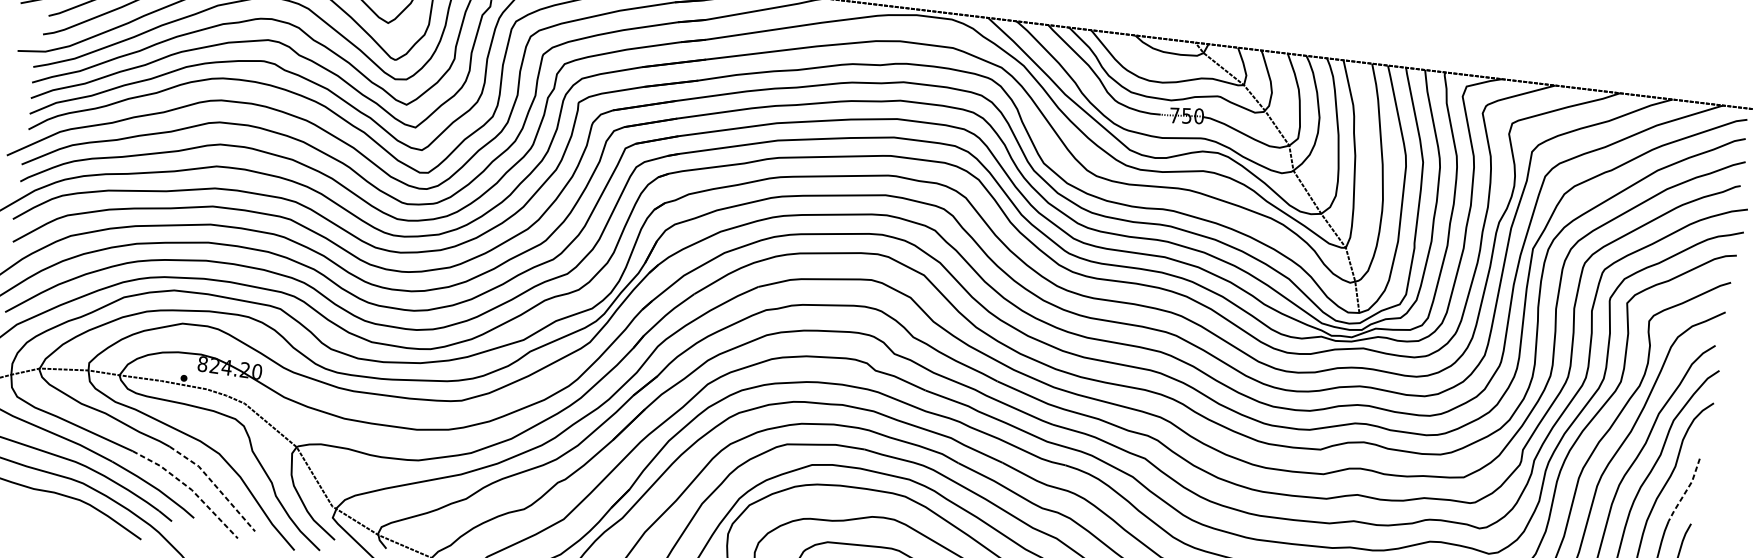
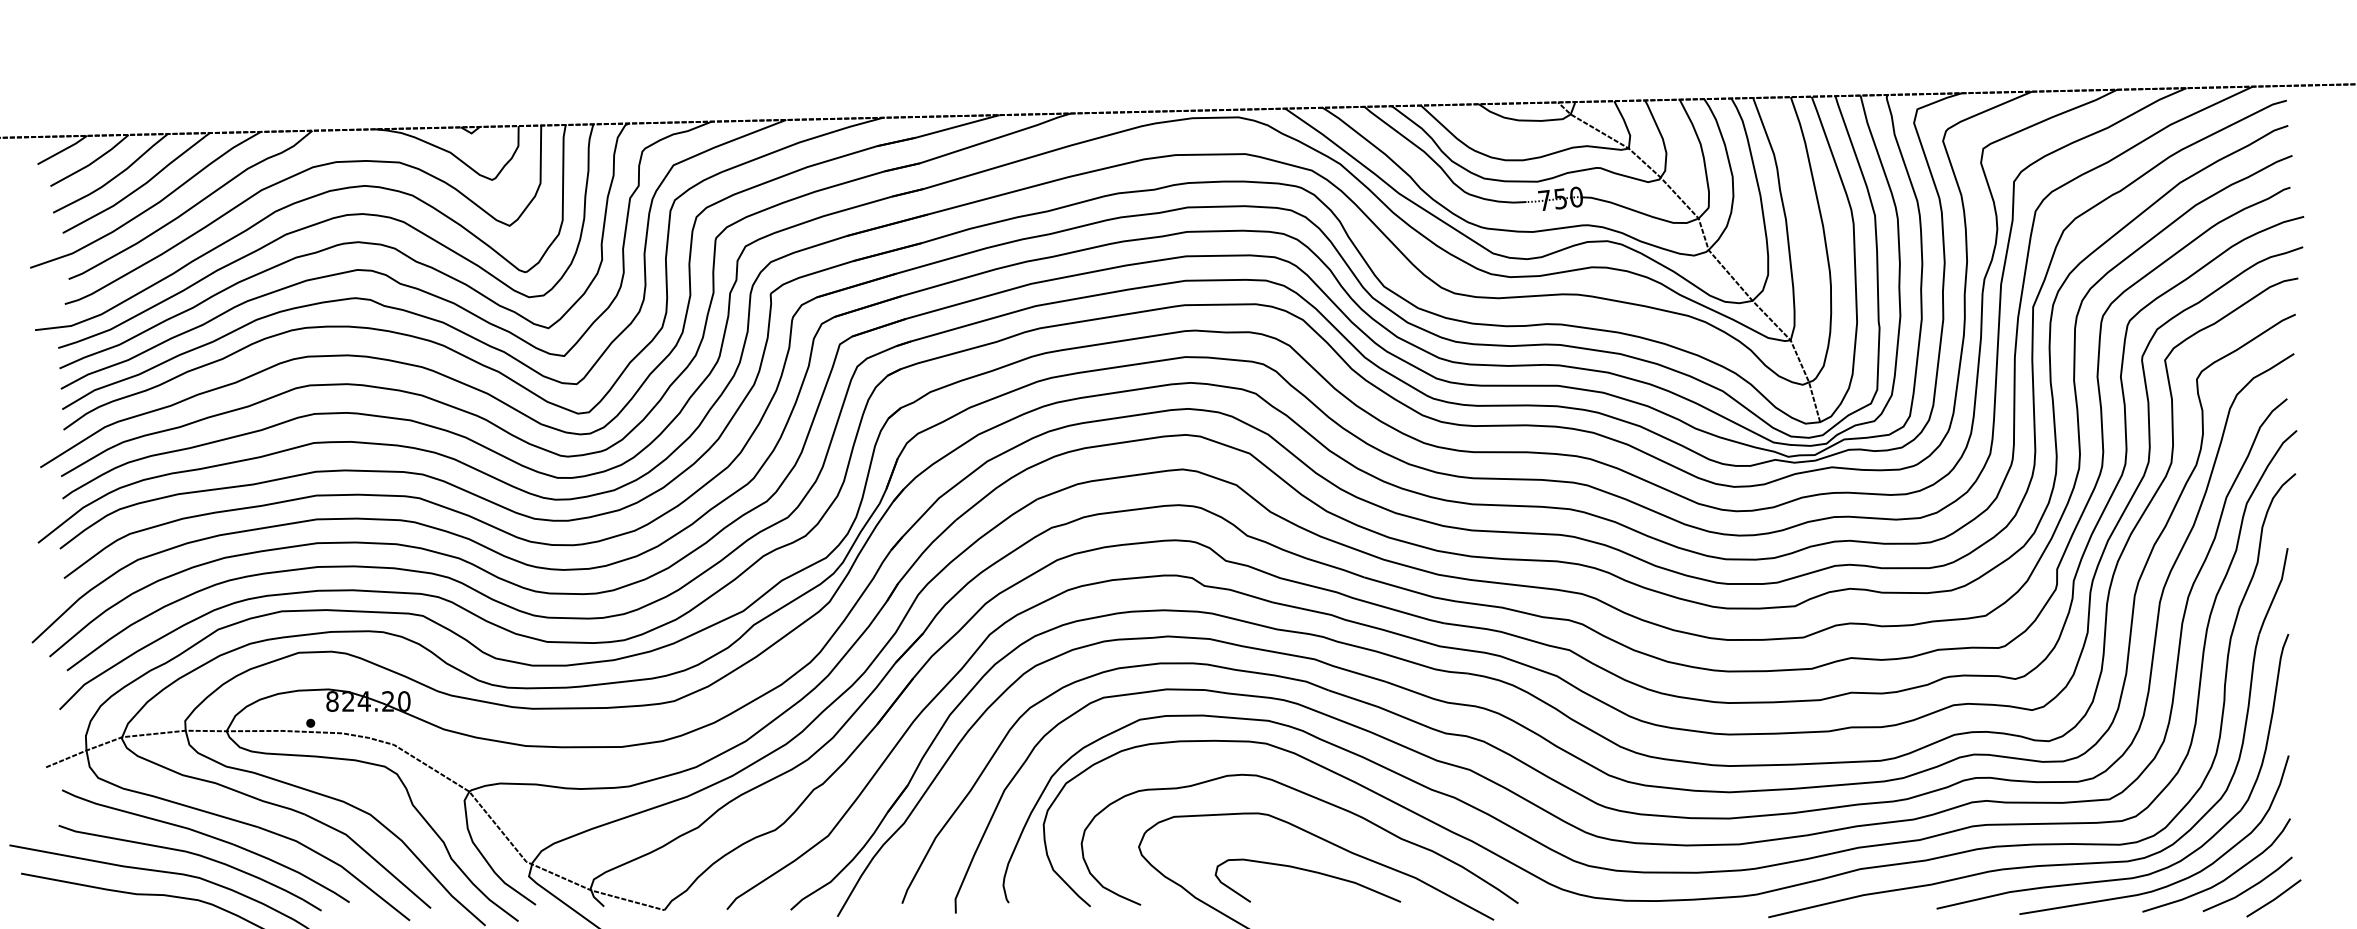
line: (214, 485) -> (370, 856), dashed -> solid
line: (190, 489) -> (339, 865), dashed -> solid
line: (1686, 491) -> (2276, 592), dashed -> solid

